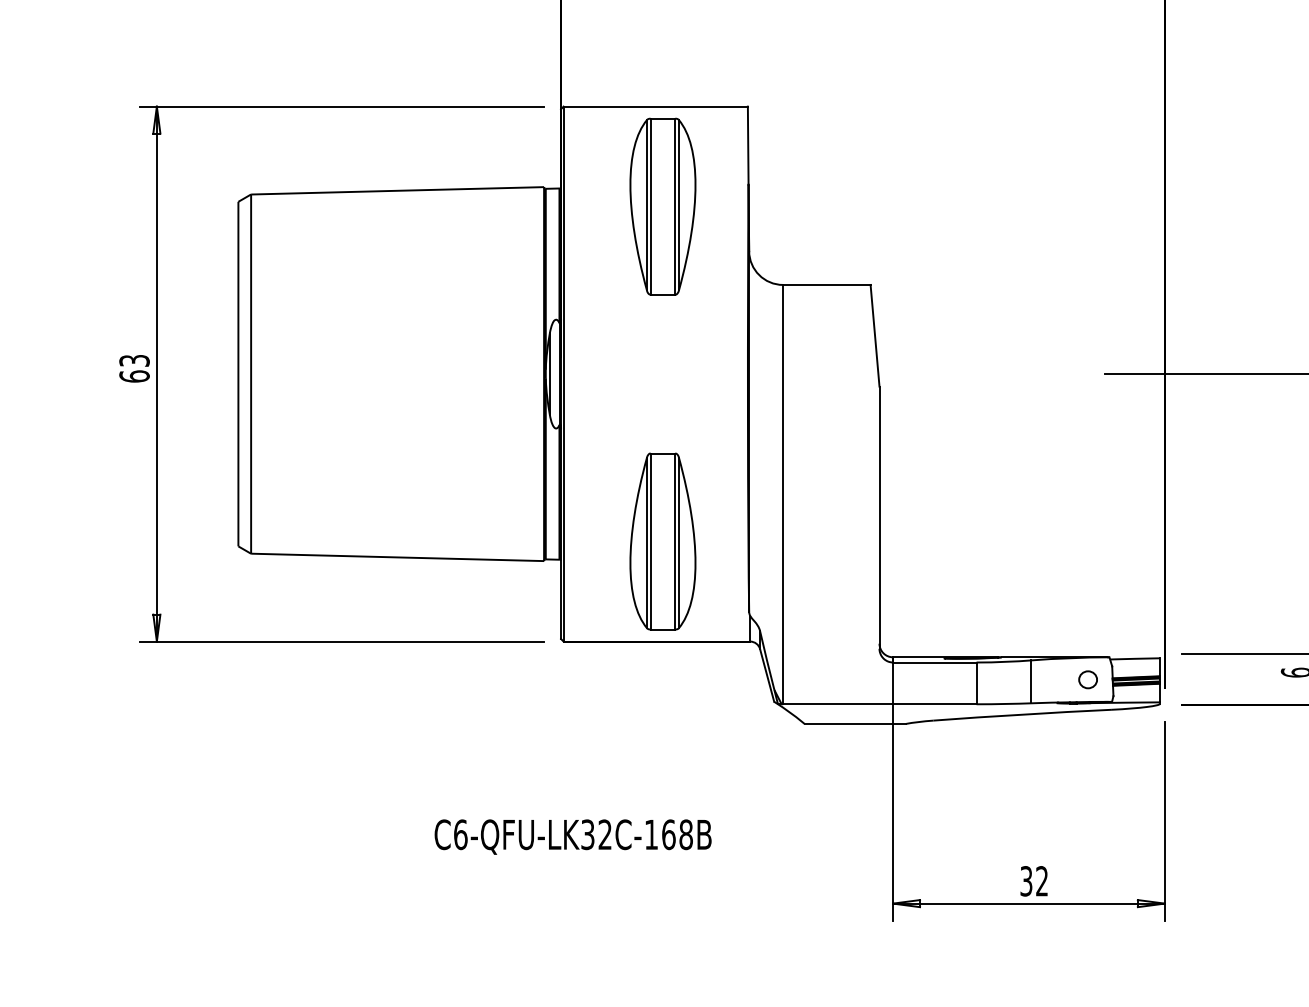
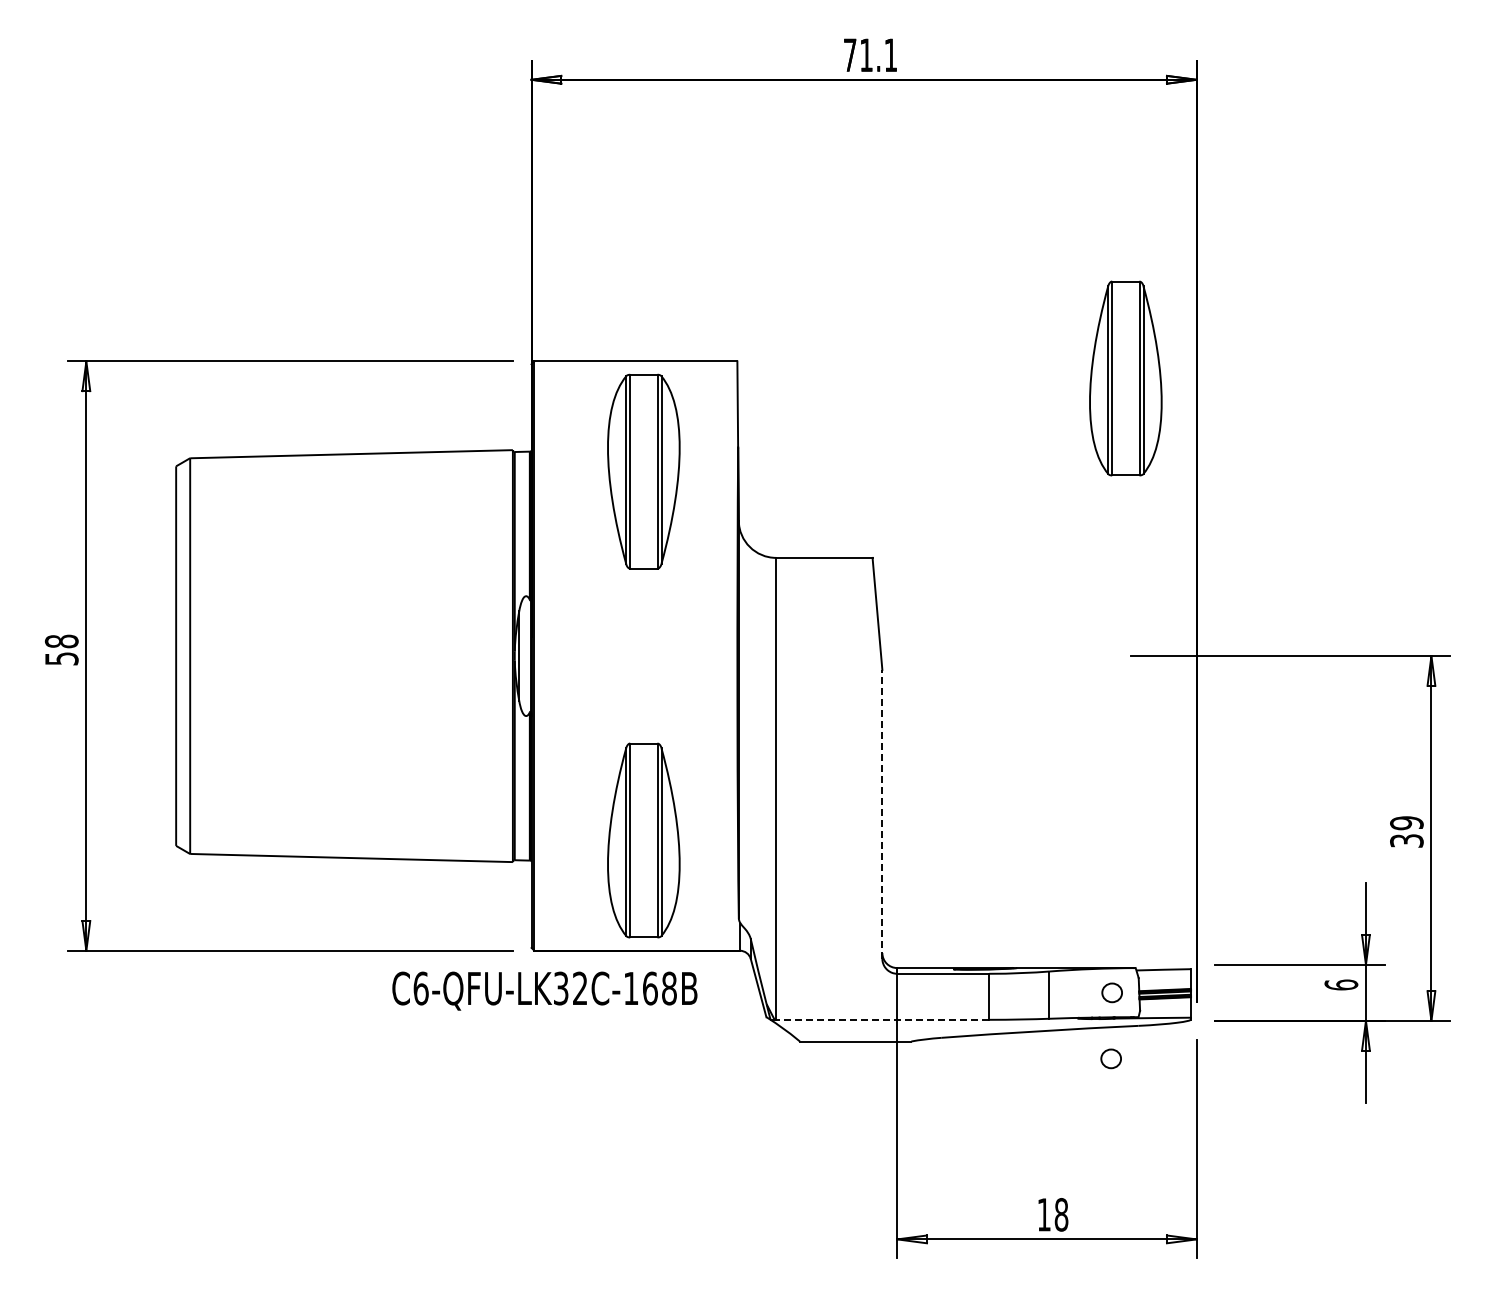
part: (1100, 122) -> (1125, 378), added
text: (134, 368) -> (61, 649), 63 -> 58
line: (879, 516) -> (882, 813), solid -> dashed
line: (879, 703) -> (882, 1019), solid -> dashed
part: (1086, 739) -> (1110, 1058), added
text: (572, 836) -> (544, 990), moved
text: (1033, 881) -> (1052, 1214), 32 -> 18

